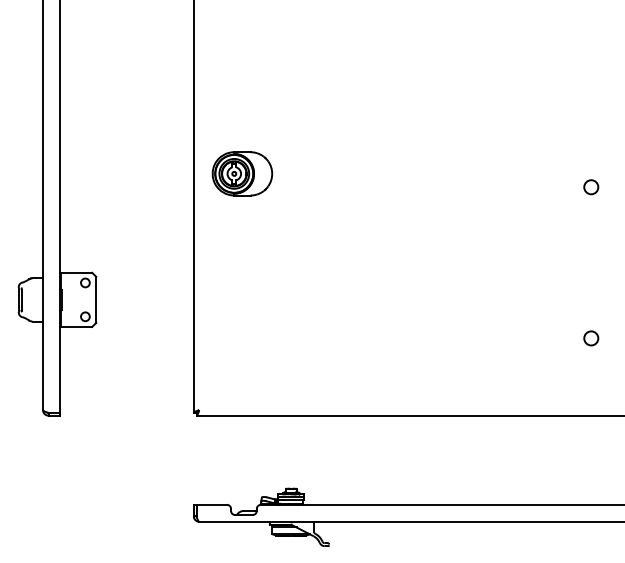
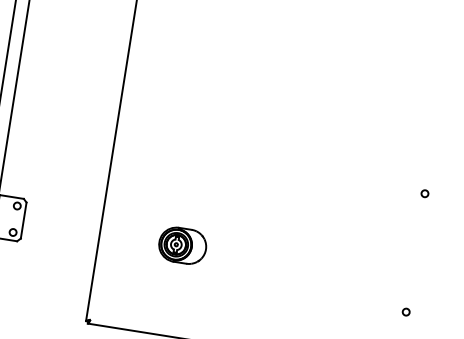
part: (242, 173) -> (182, 245), moved
circle: (590, 186) -> (424, 193), size x0.62
circle: (590, 338) -> (405, 312), size x0.62

